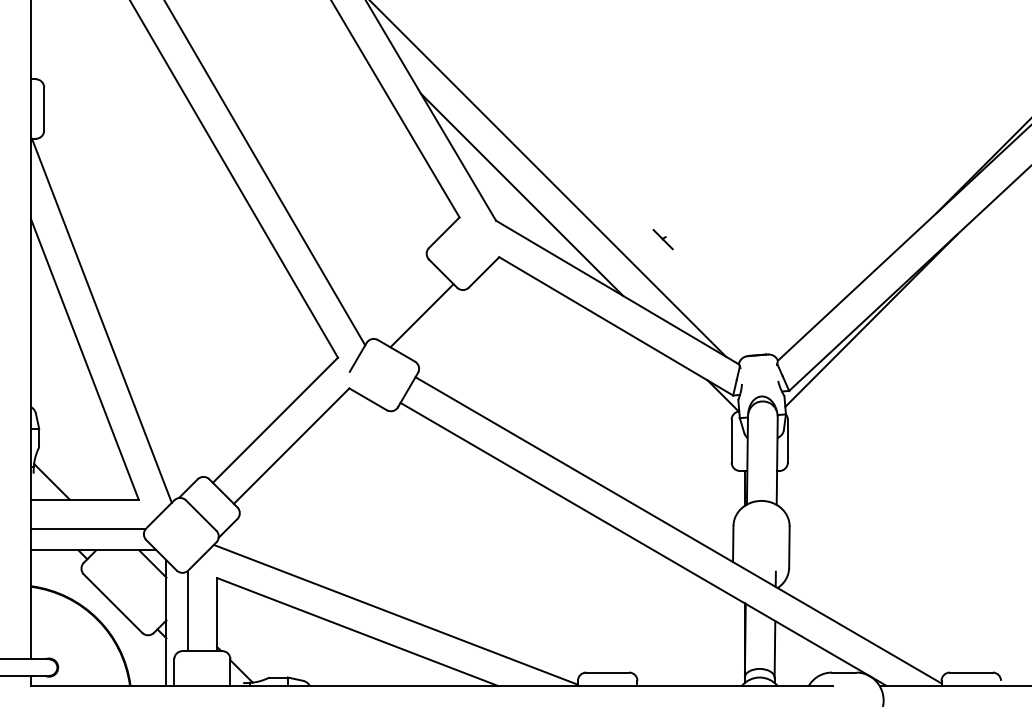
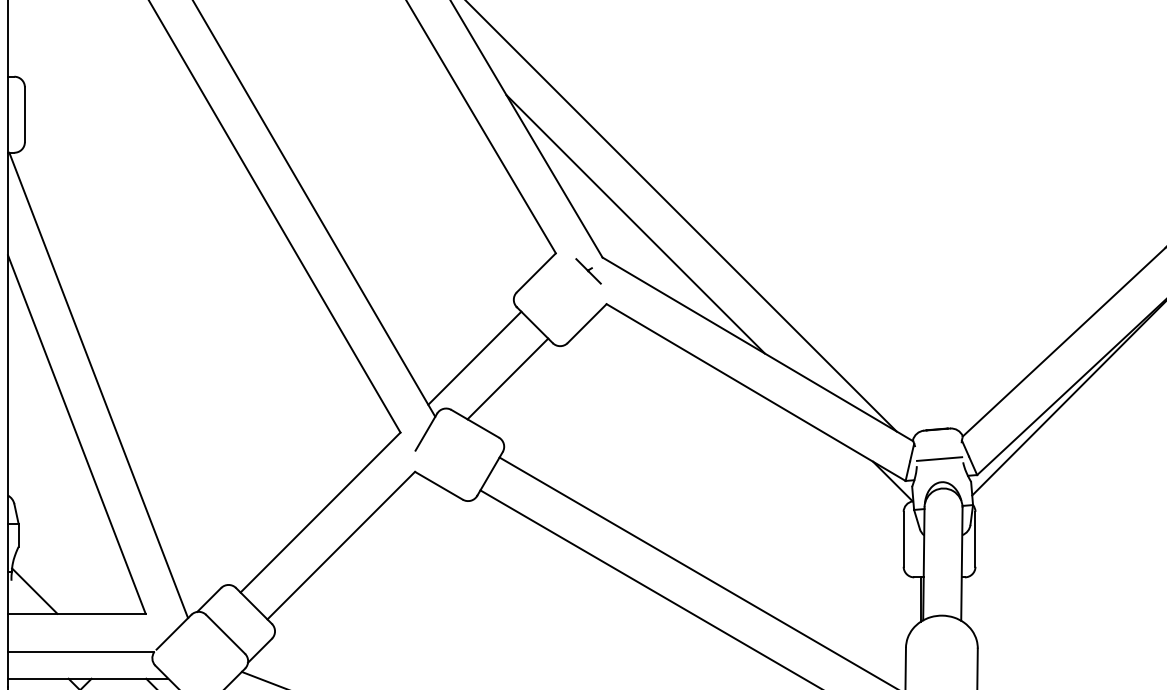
part: (662, 239) -> (587, 271), moved
line: (395, 299) -> (473, 358), added
line: (759, 377) -> (939, 457), added

